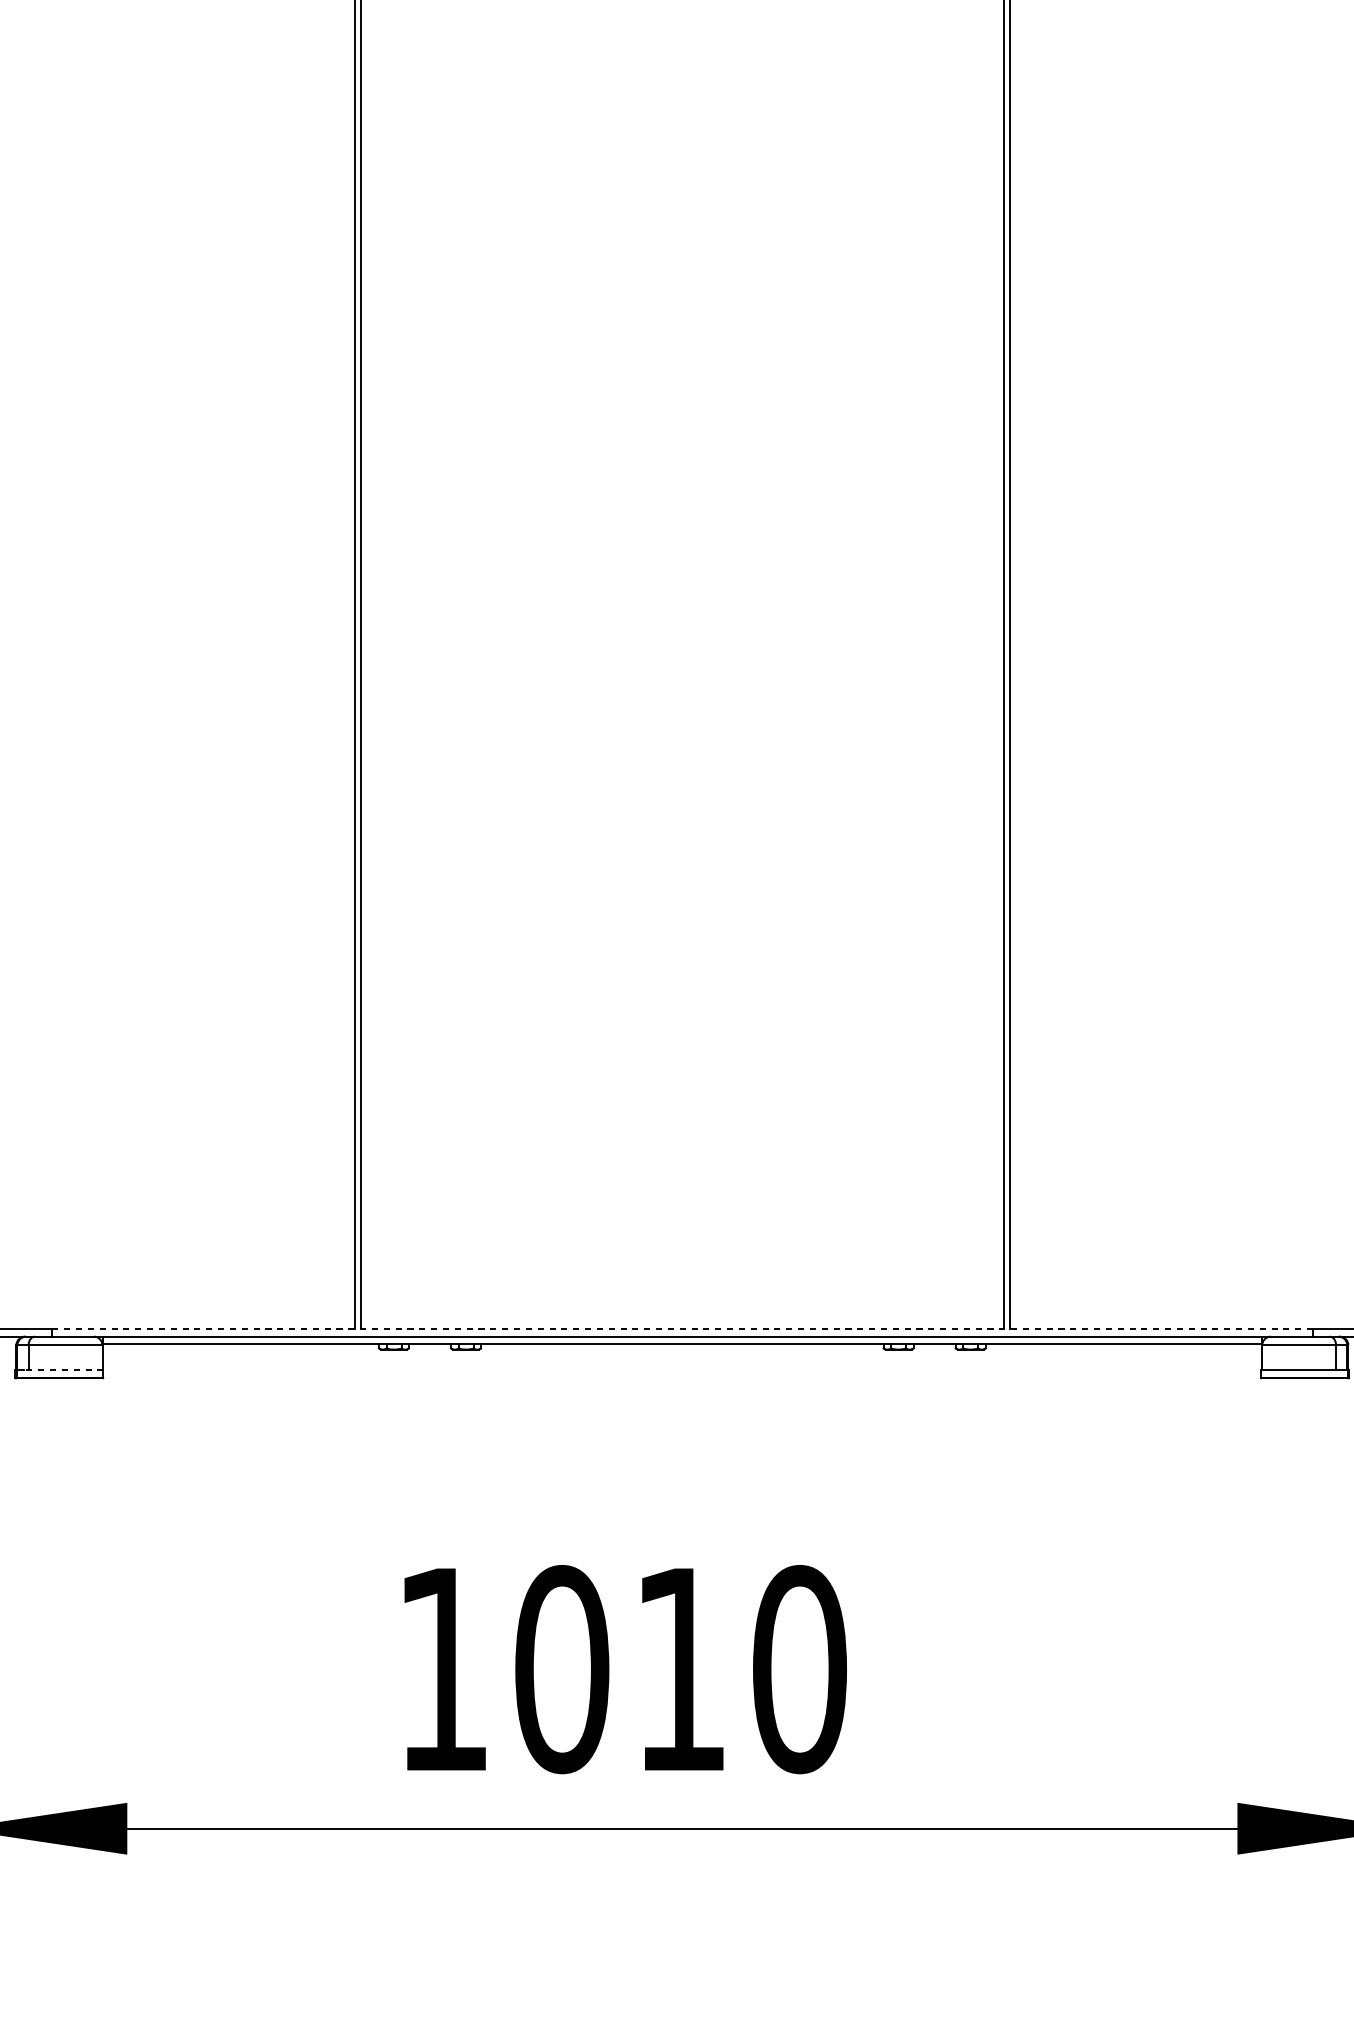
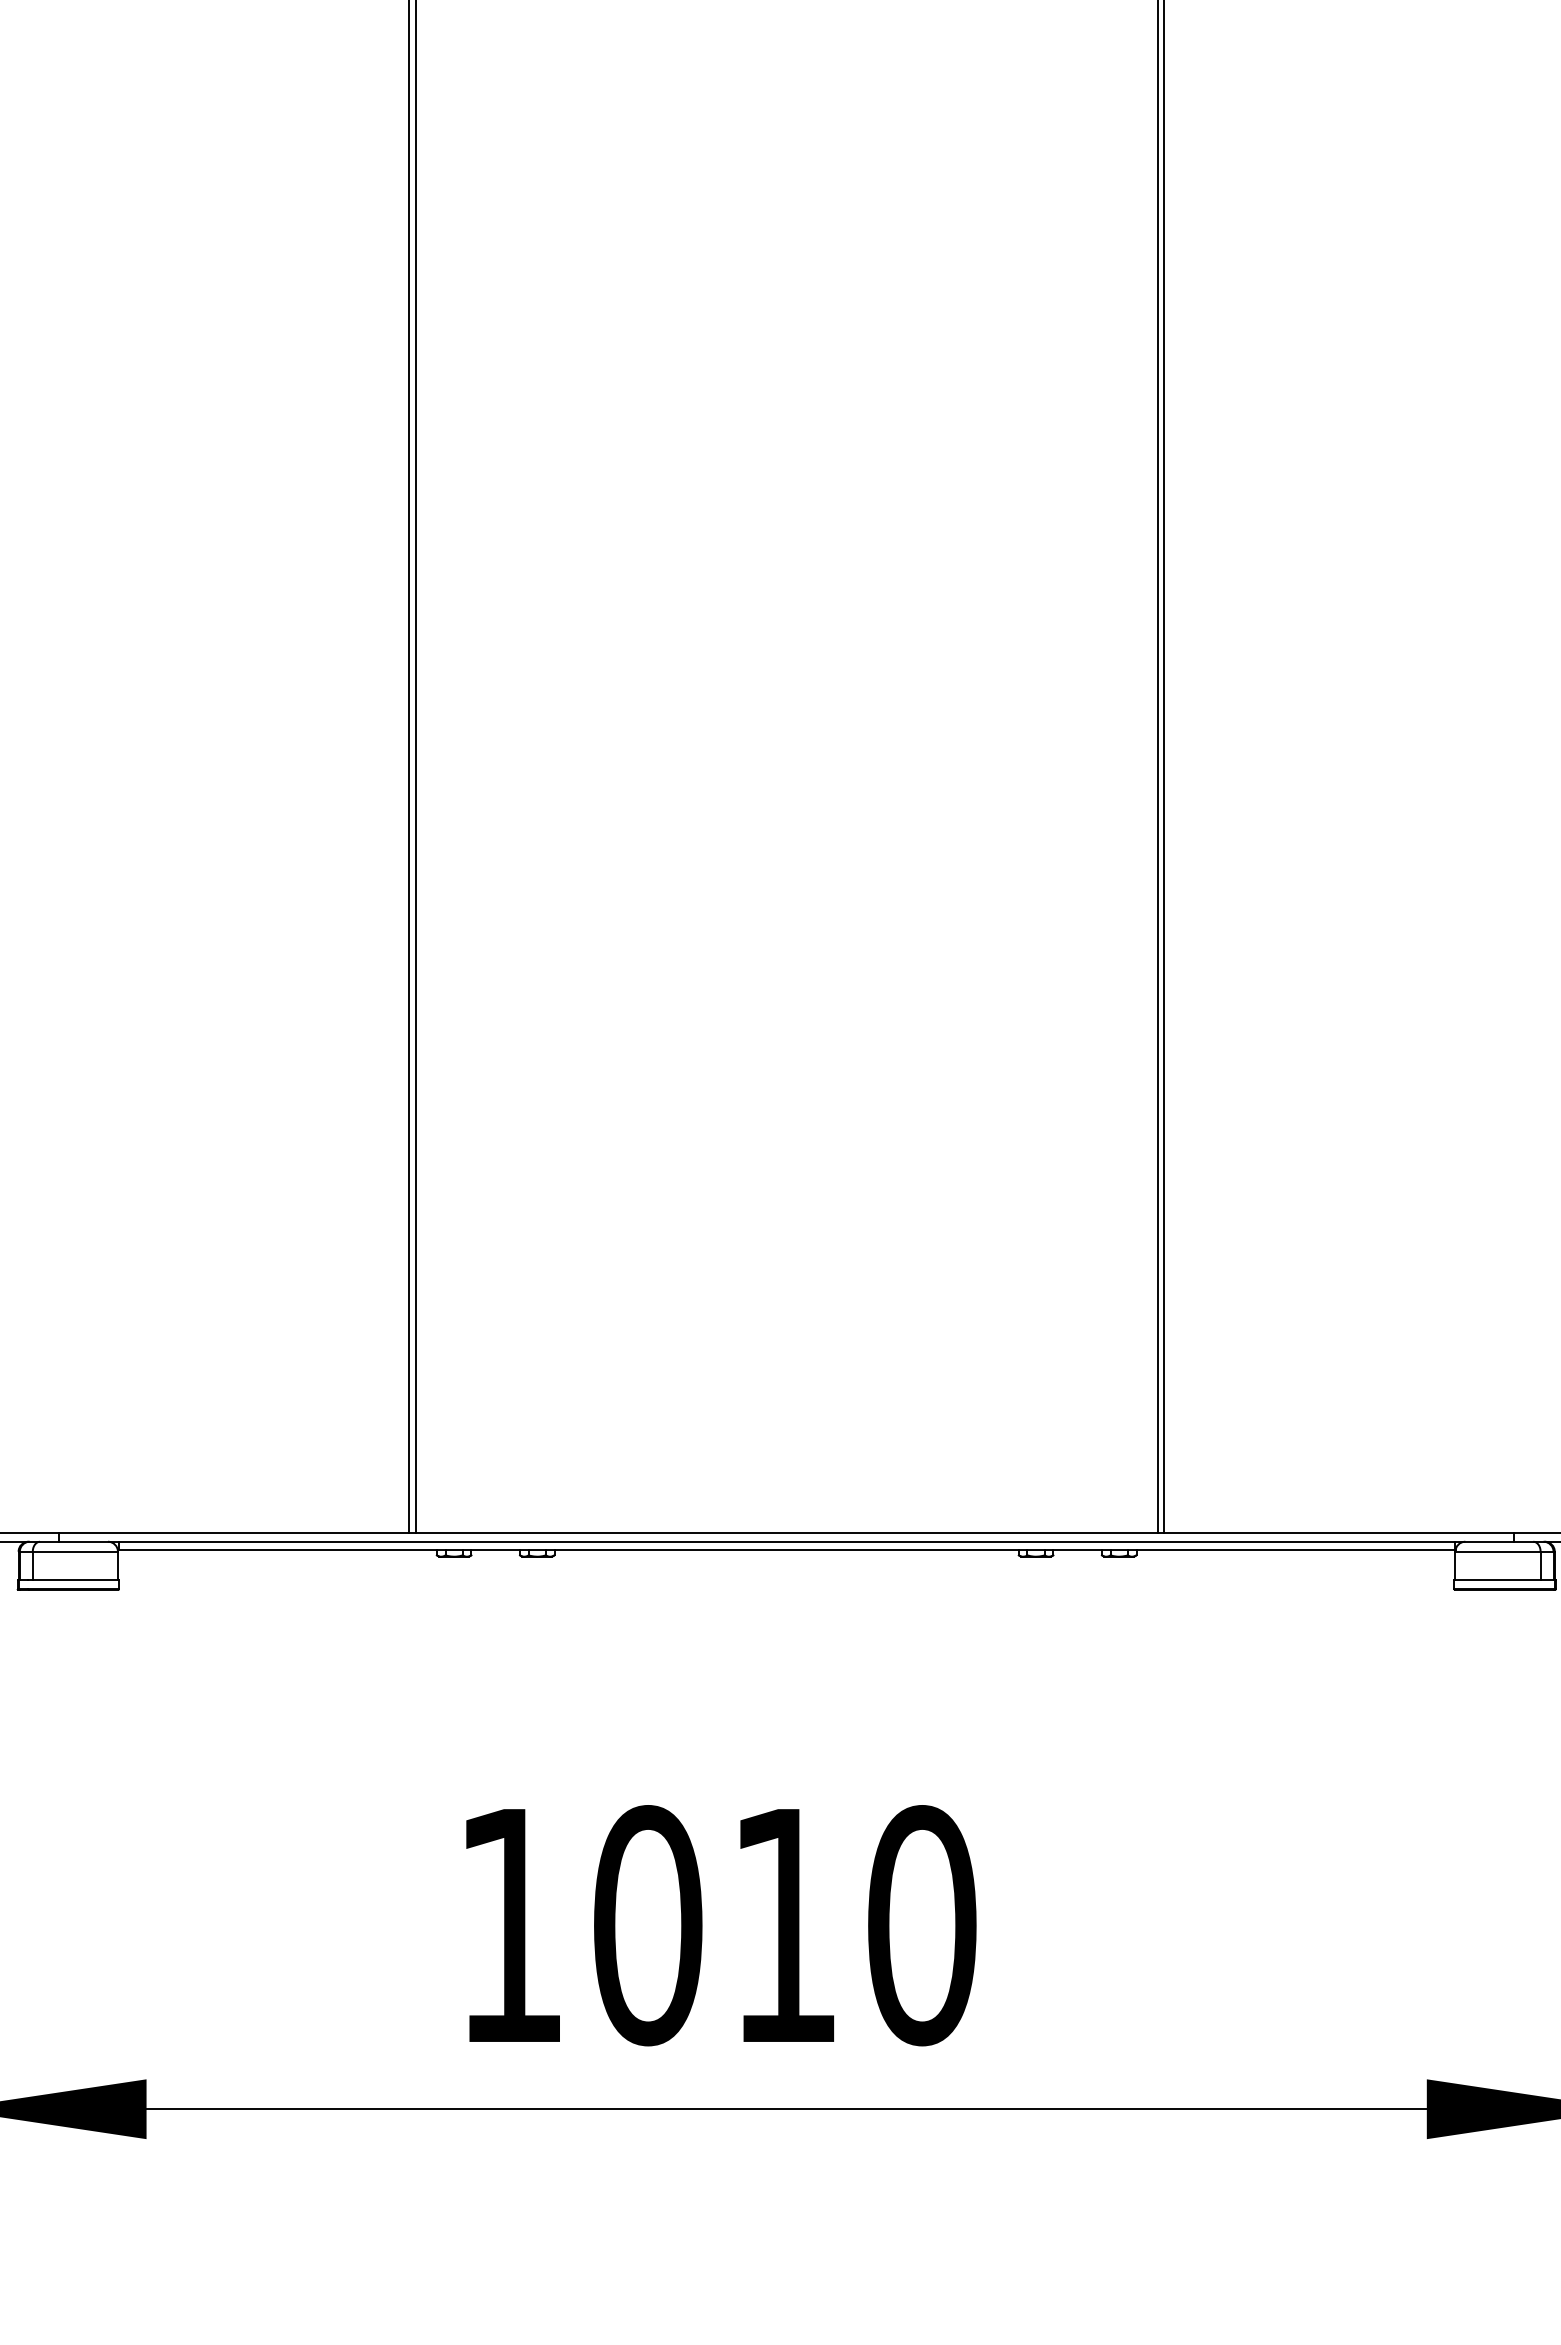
line: (682, 1329) -> (786, 1533), dashed -> solid
line: (63, 1369) -> (73, 1579), dashed -> solid

